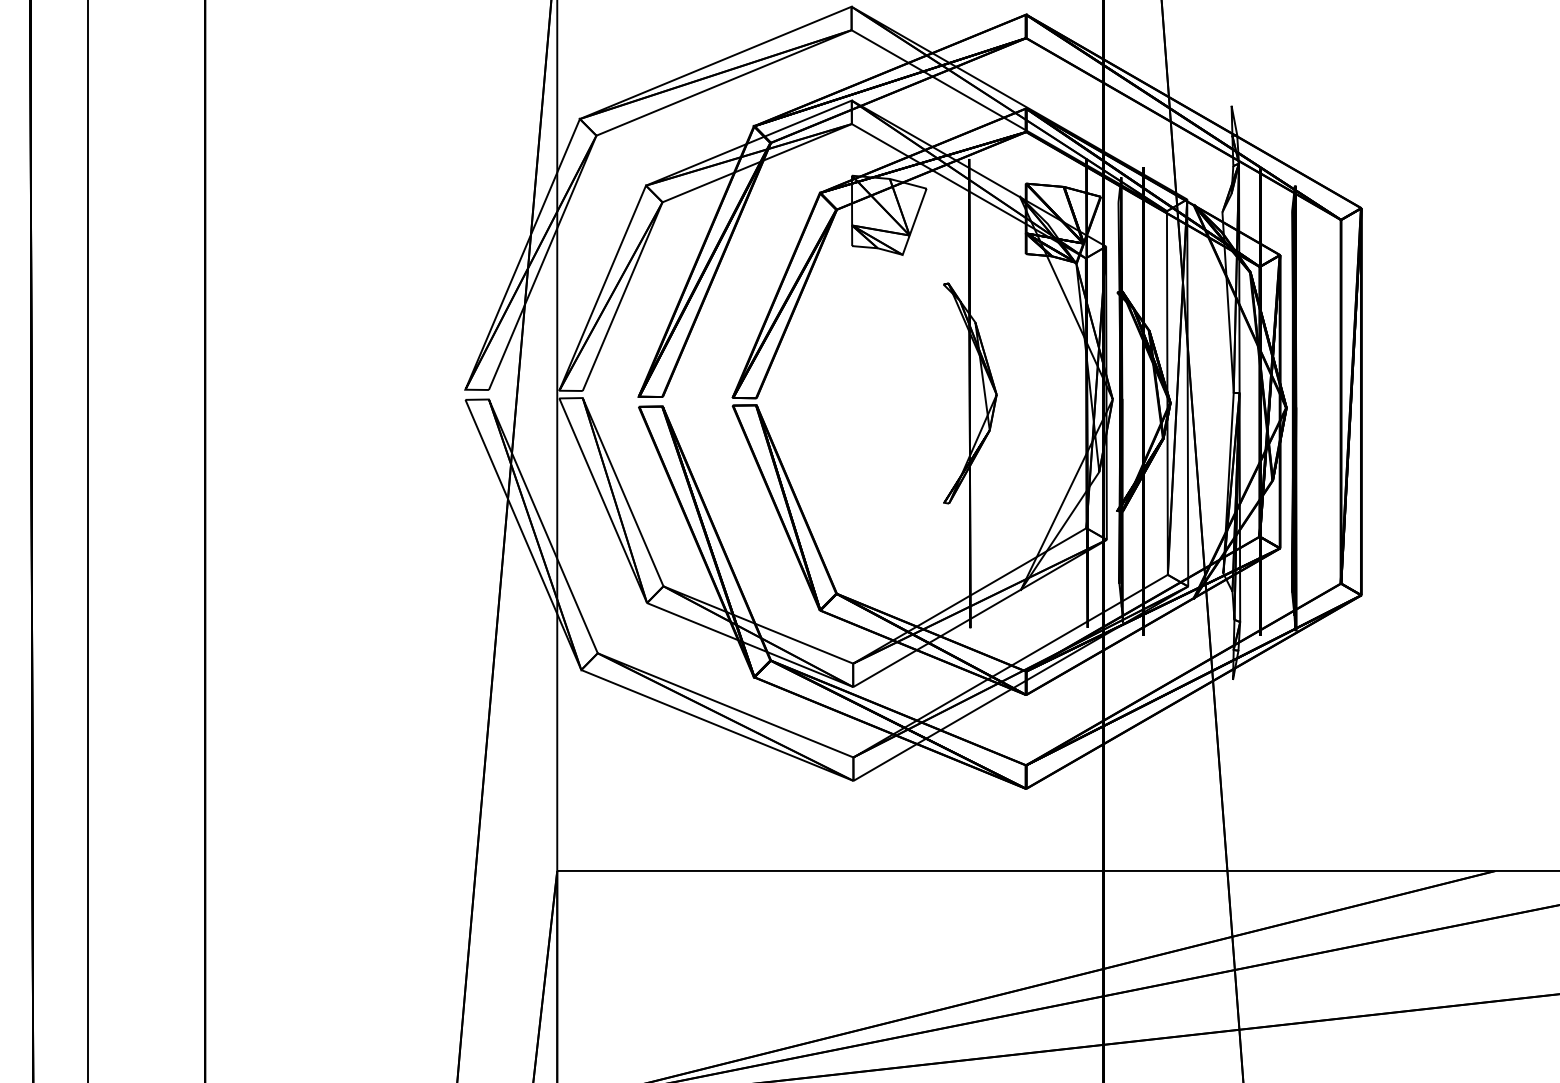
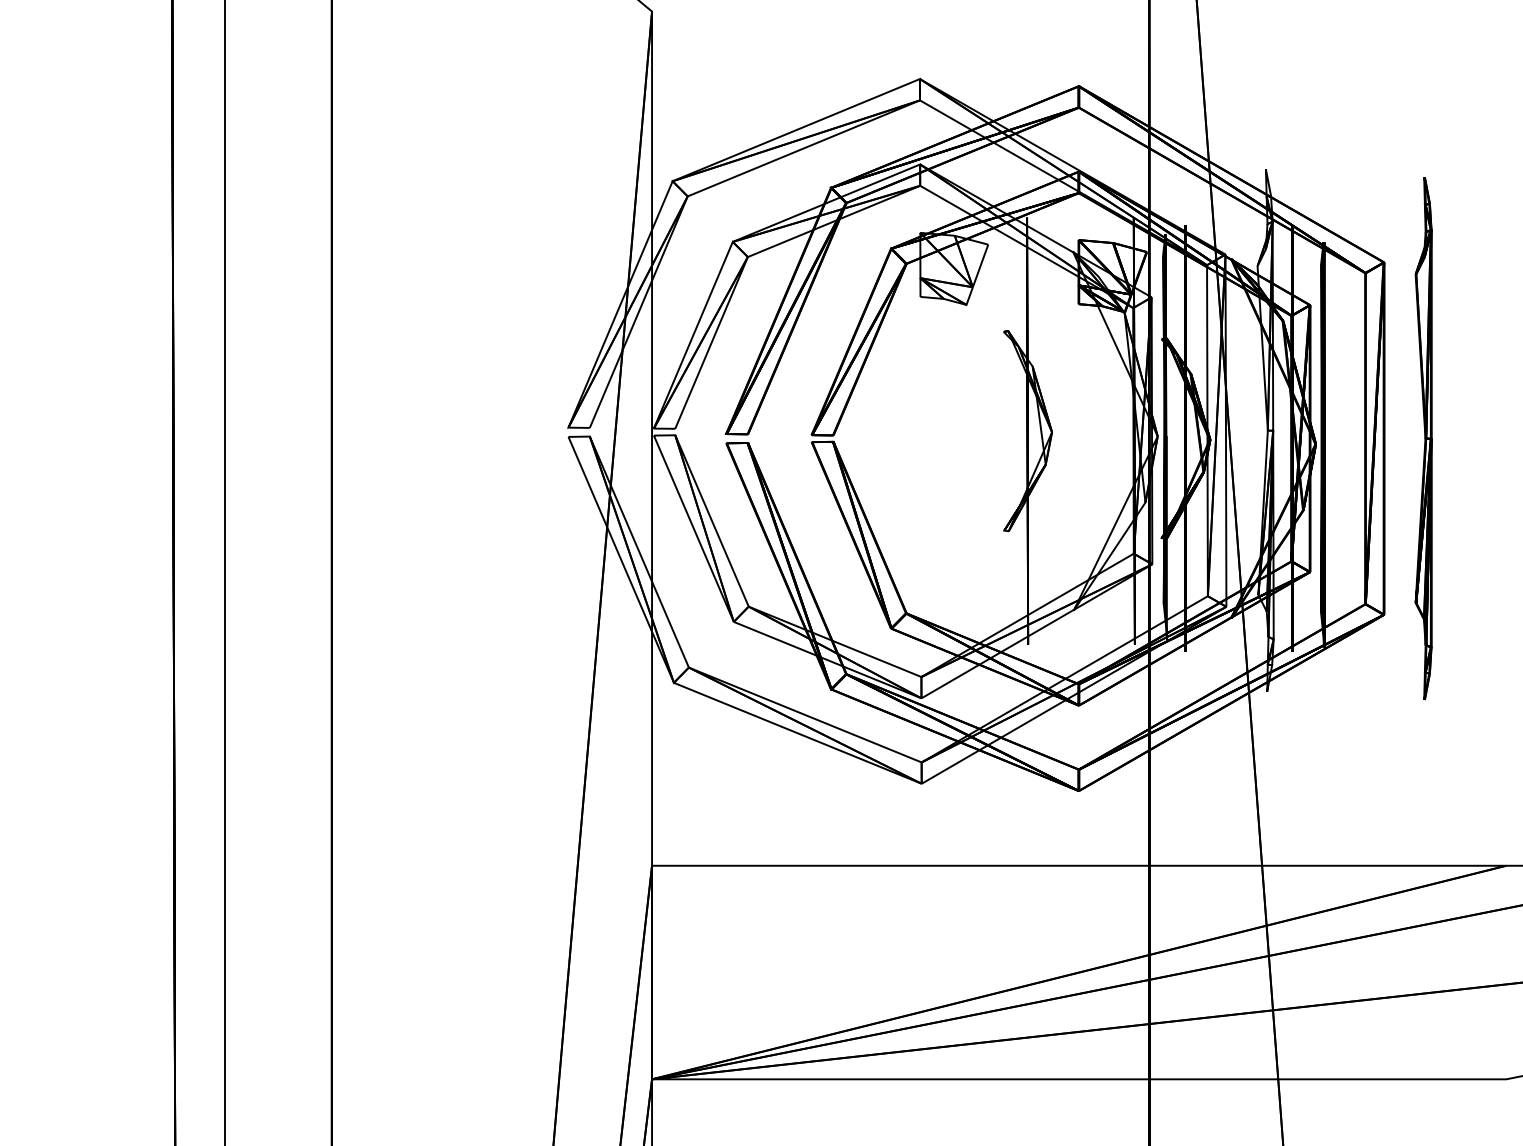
part: (1404, 401) -> (1423, 438), added

